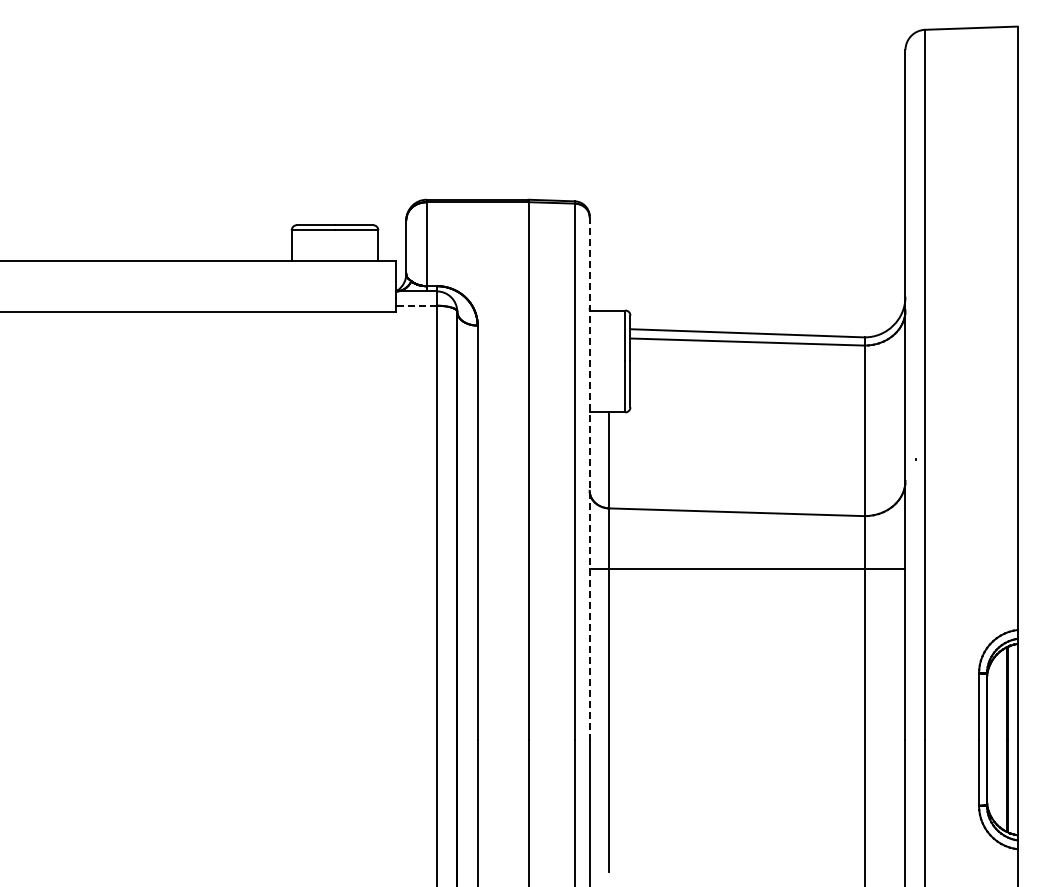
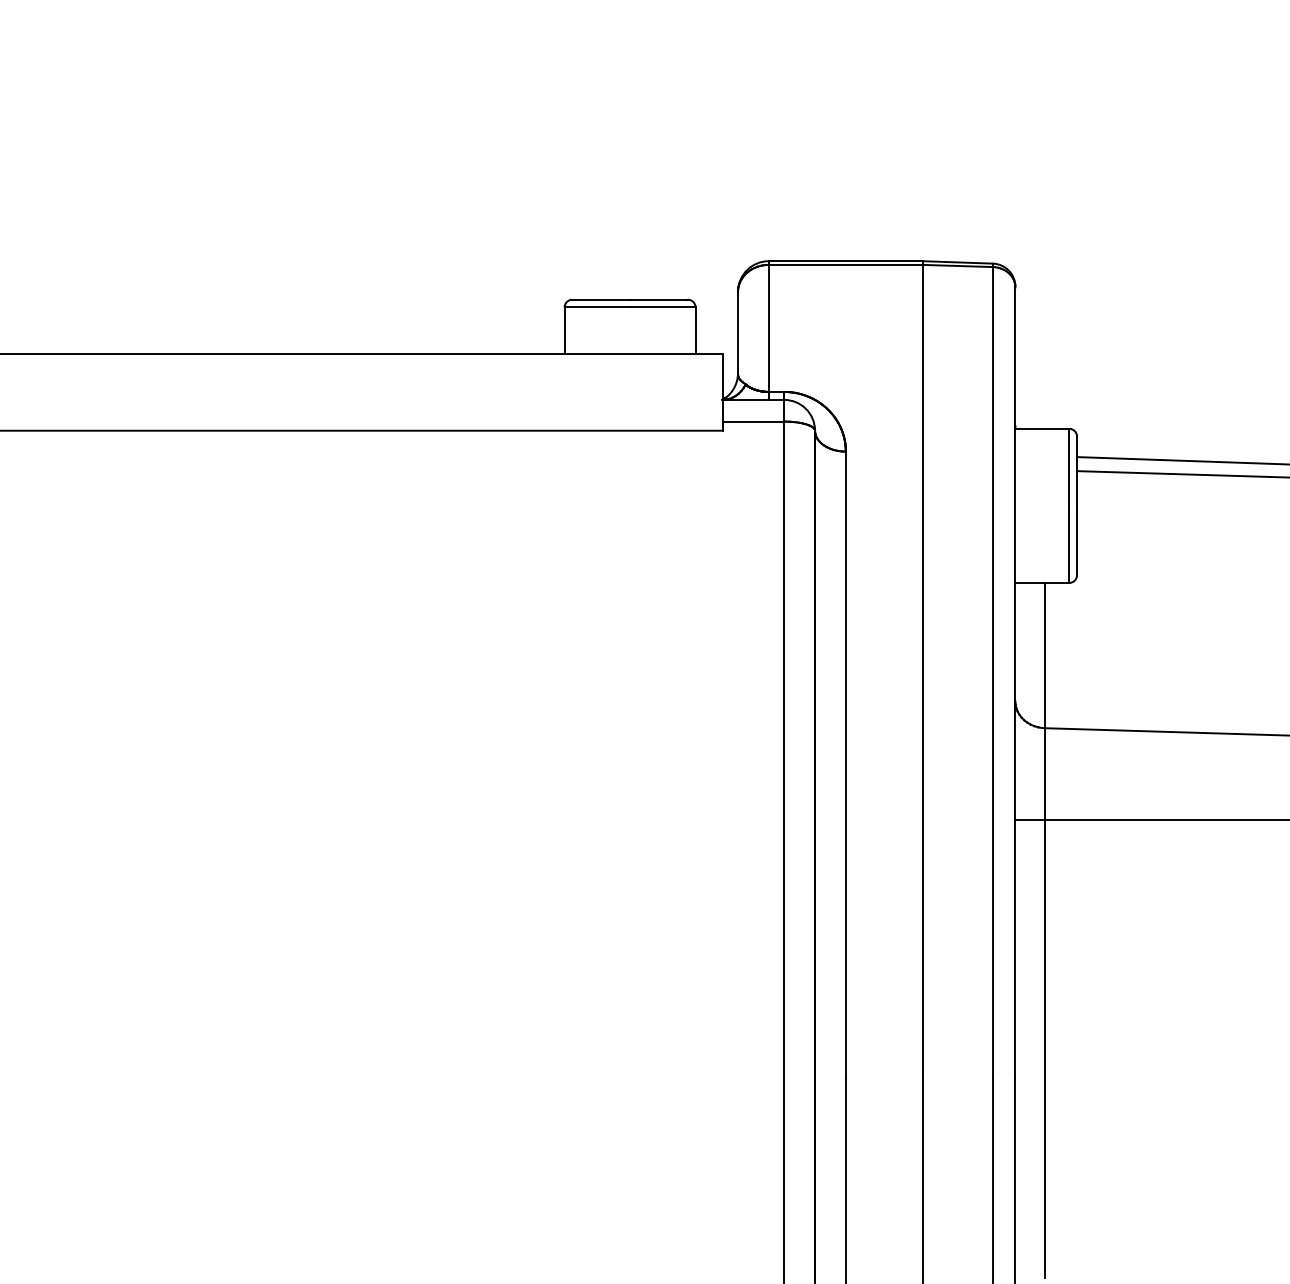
line: (416, 305) -> (753, 421), dashed -> solid
line: (589, 478) -> (1015, 682), dashed -> solid

